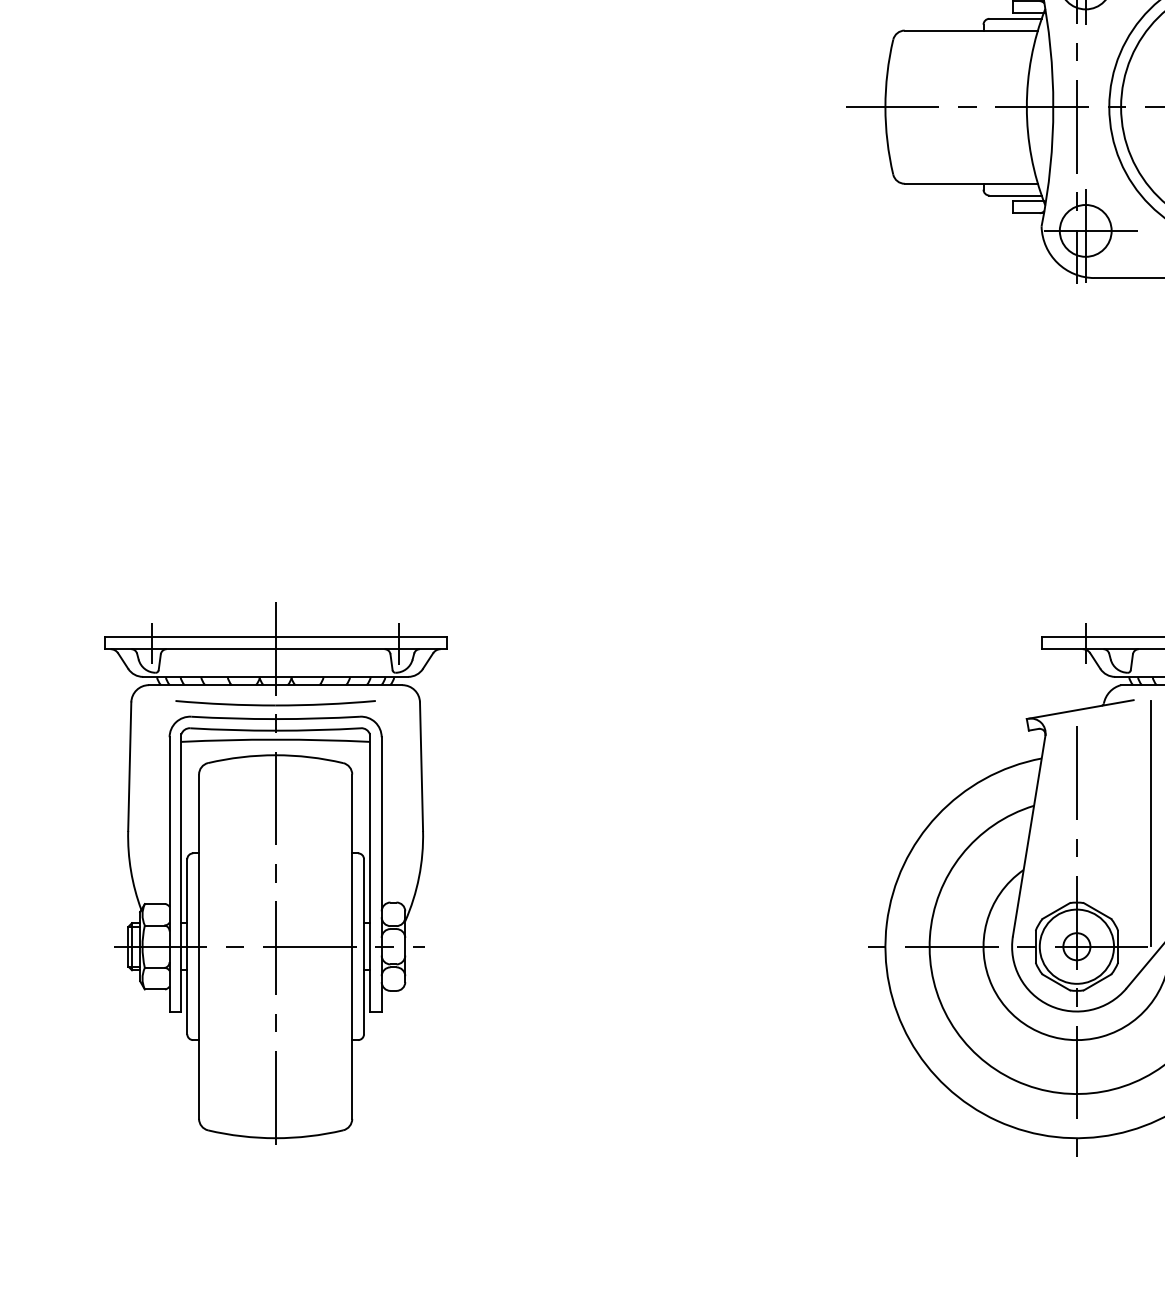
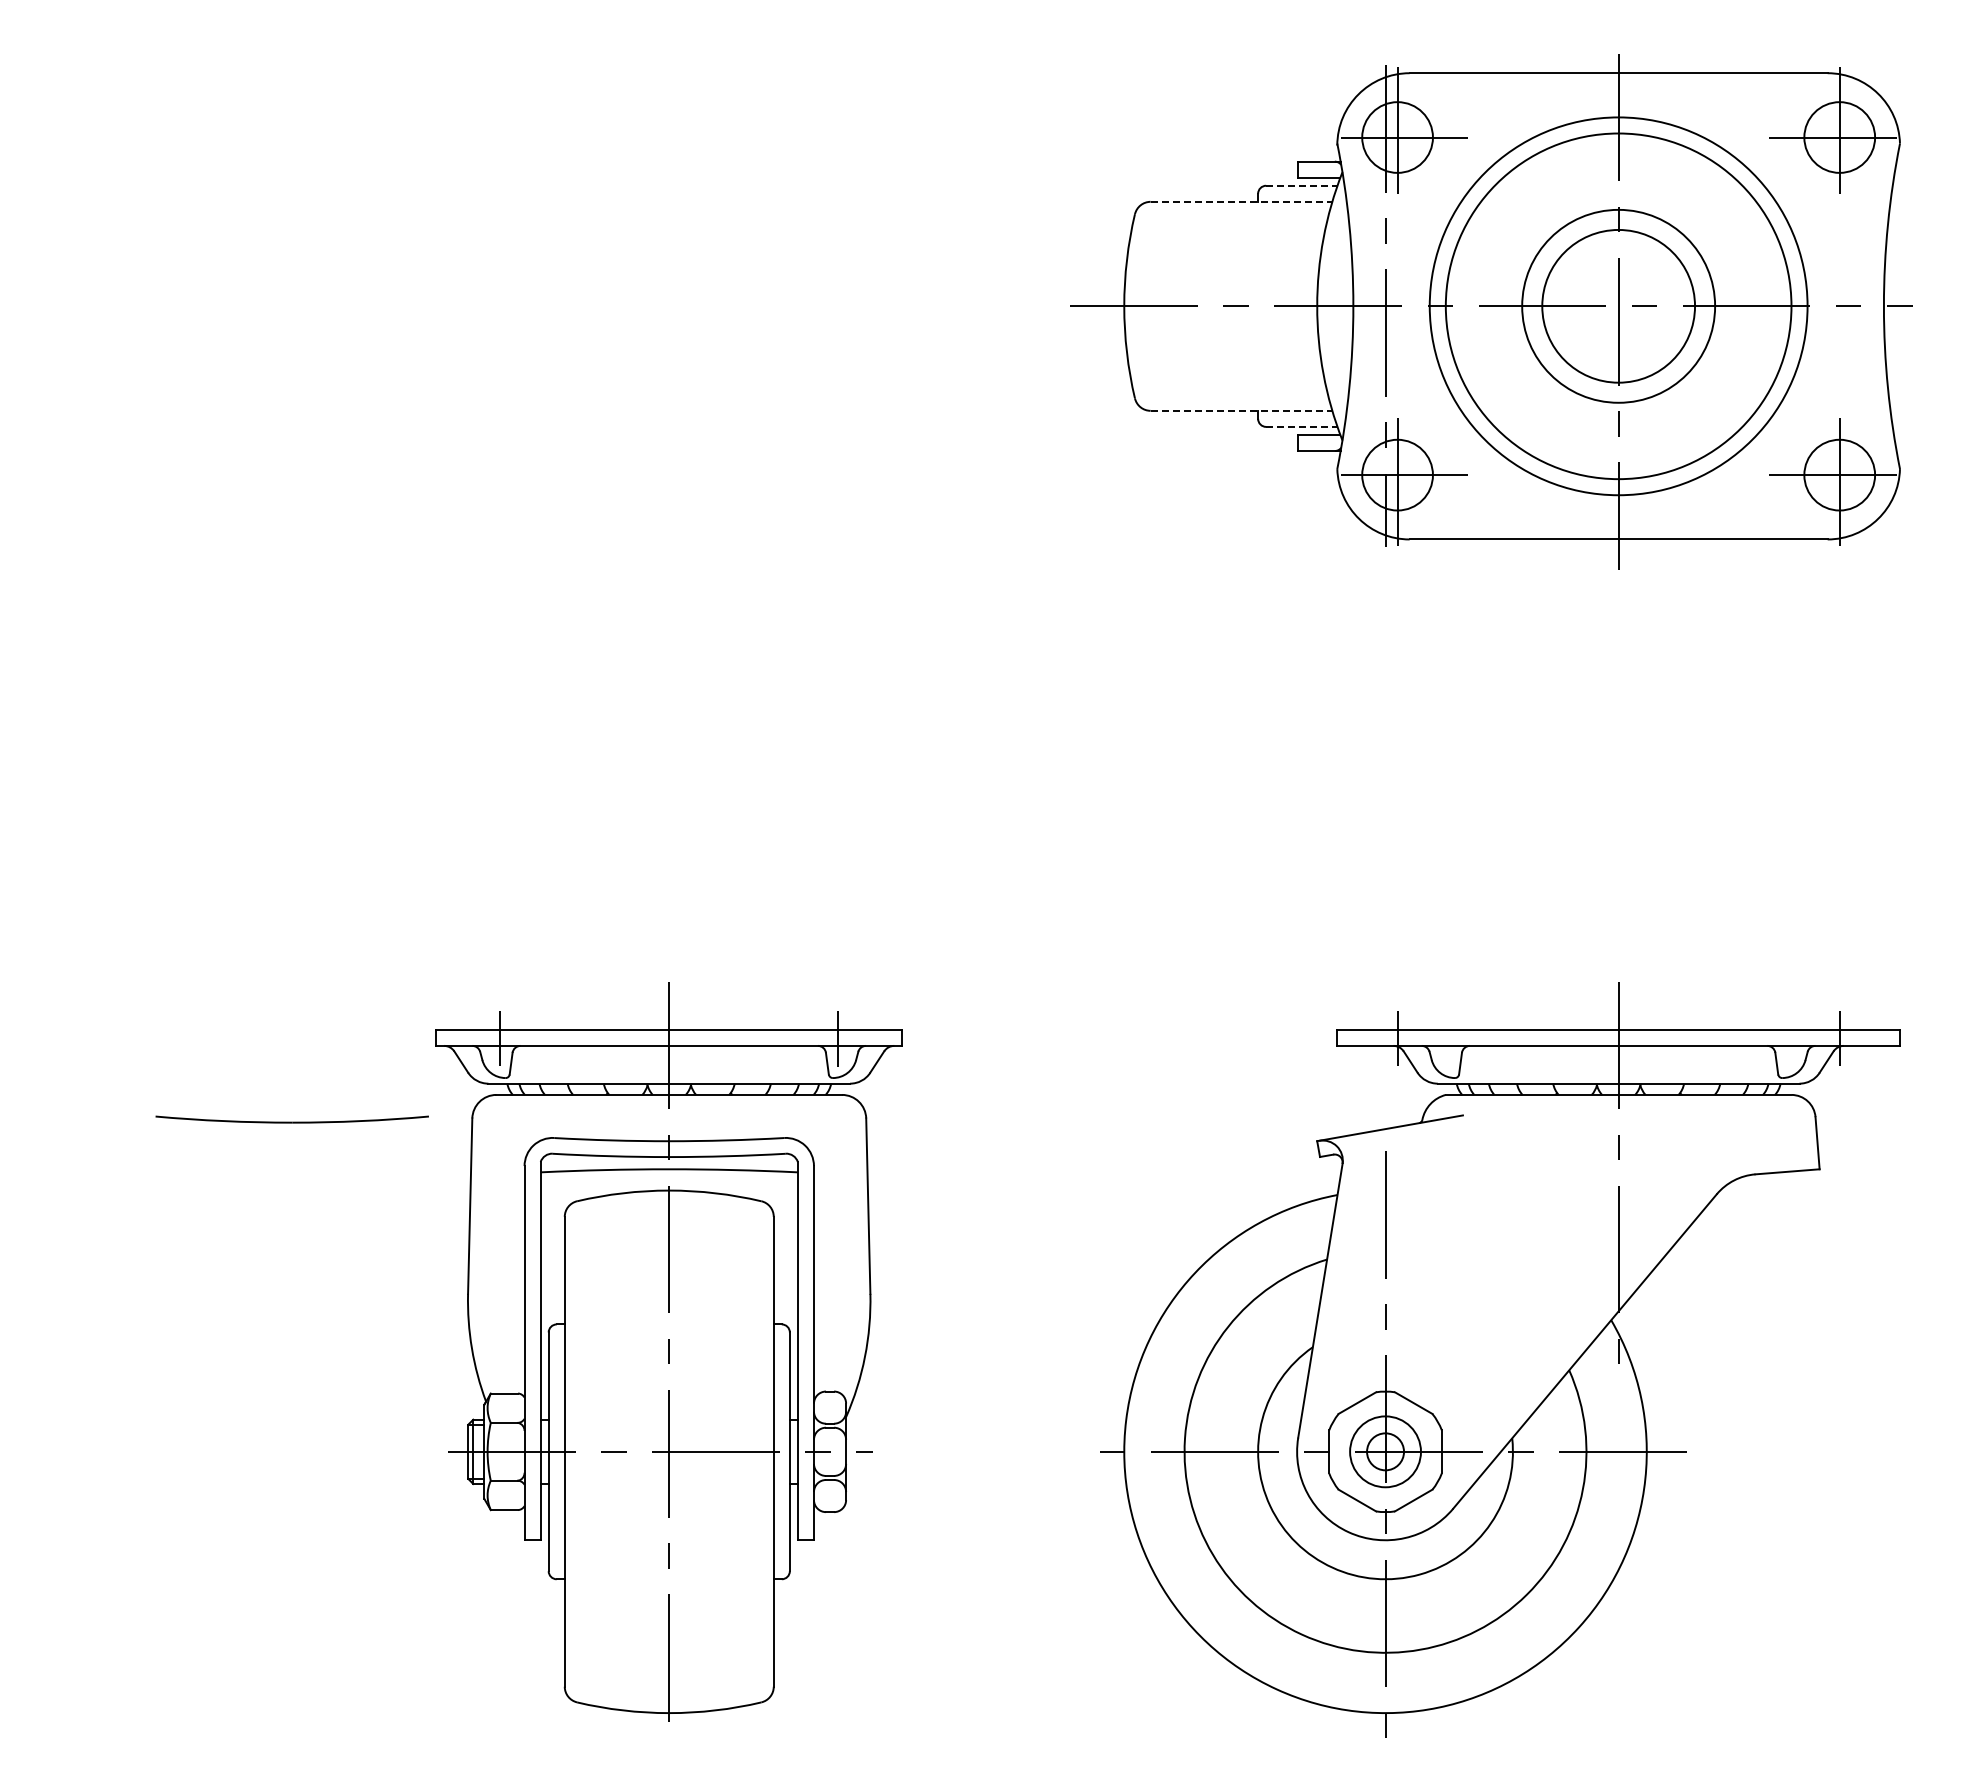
line: (1015, 18) -> (1301, 185), solid -> dashed
line: (971, 30) -> (1241, 201), solid -> dashed
line: (971, 183) -> (1241, 410), solid -> dashed
line: (1015, 195) -> (1301, 426), solid -> dashed
line: (1150, 823) -> (1486, 1283), removed
part: (275, 873) -> (668, 1351), moved
circle: (1076, 946) -> (1385, 1451), size x0.7

